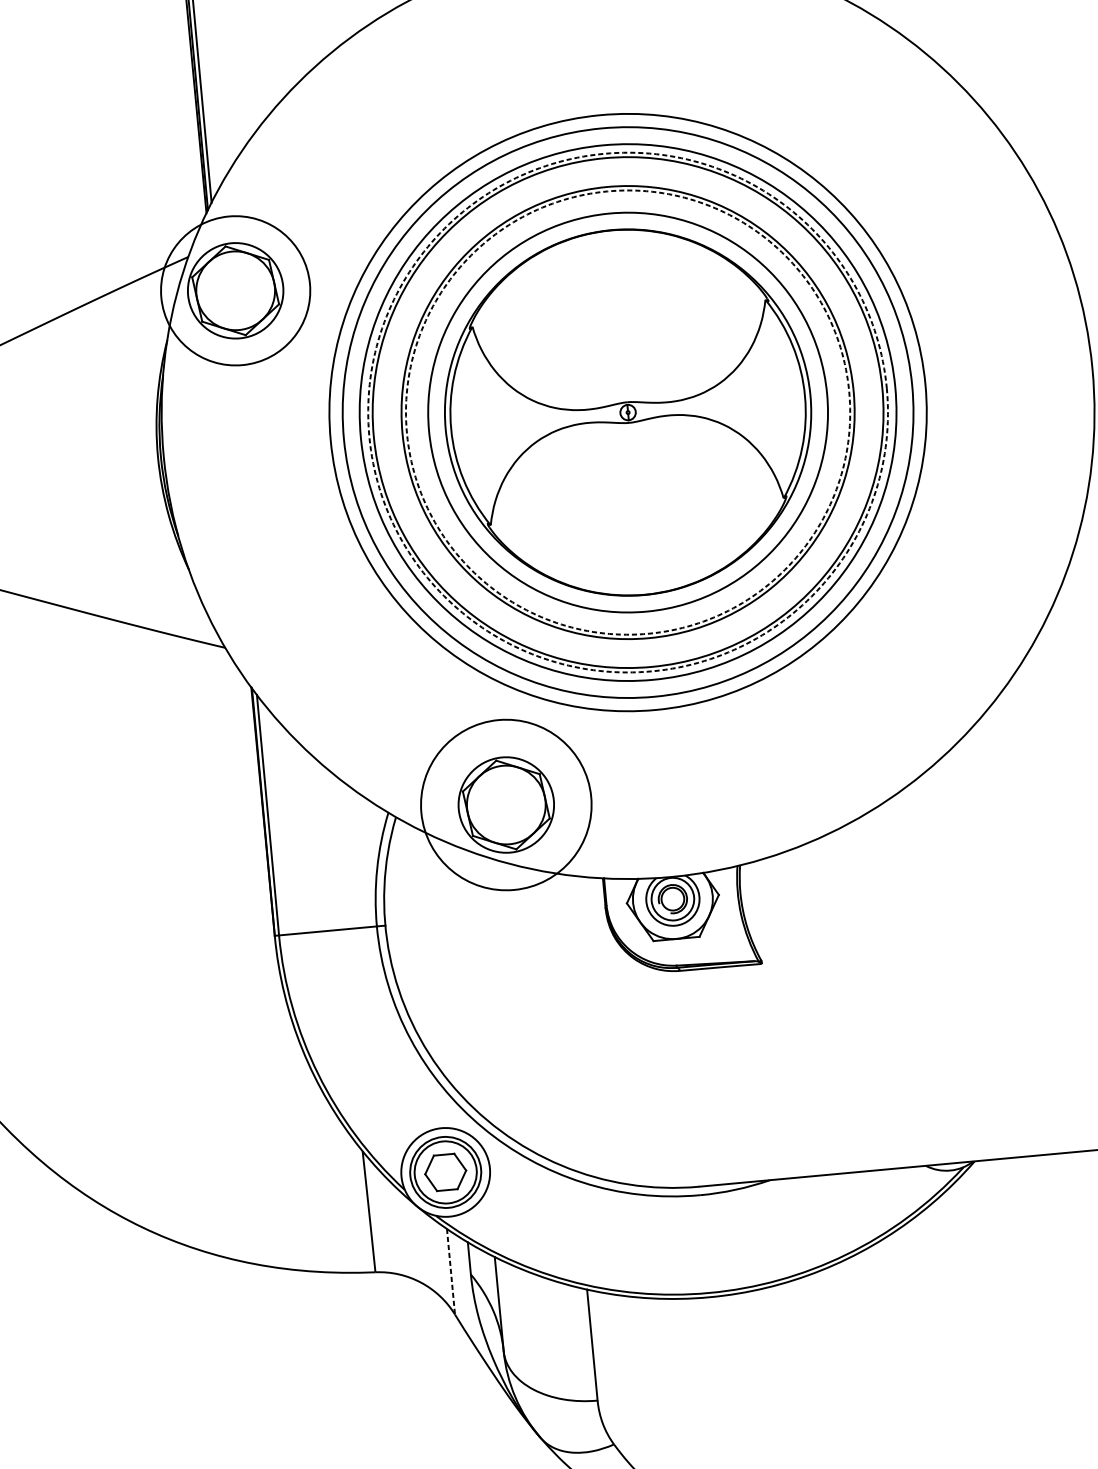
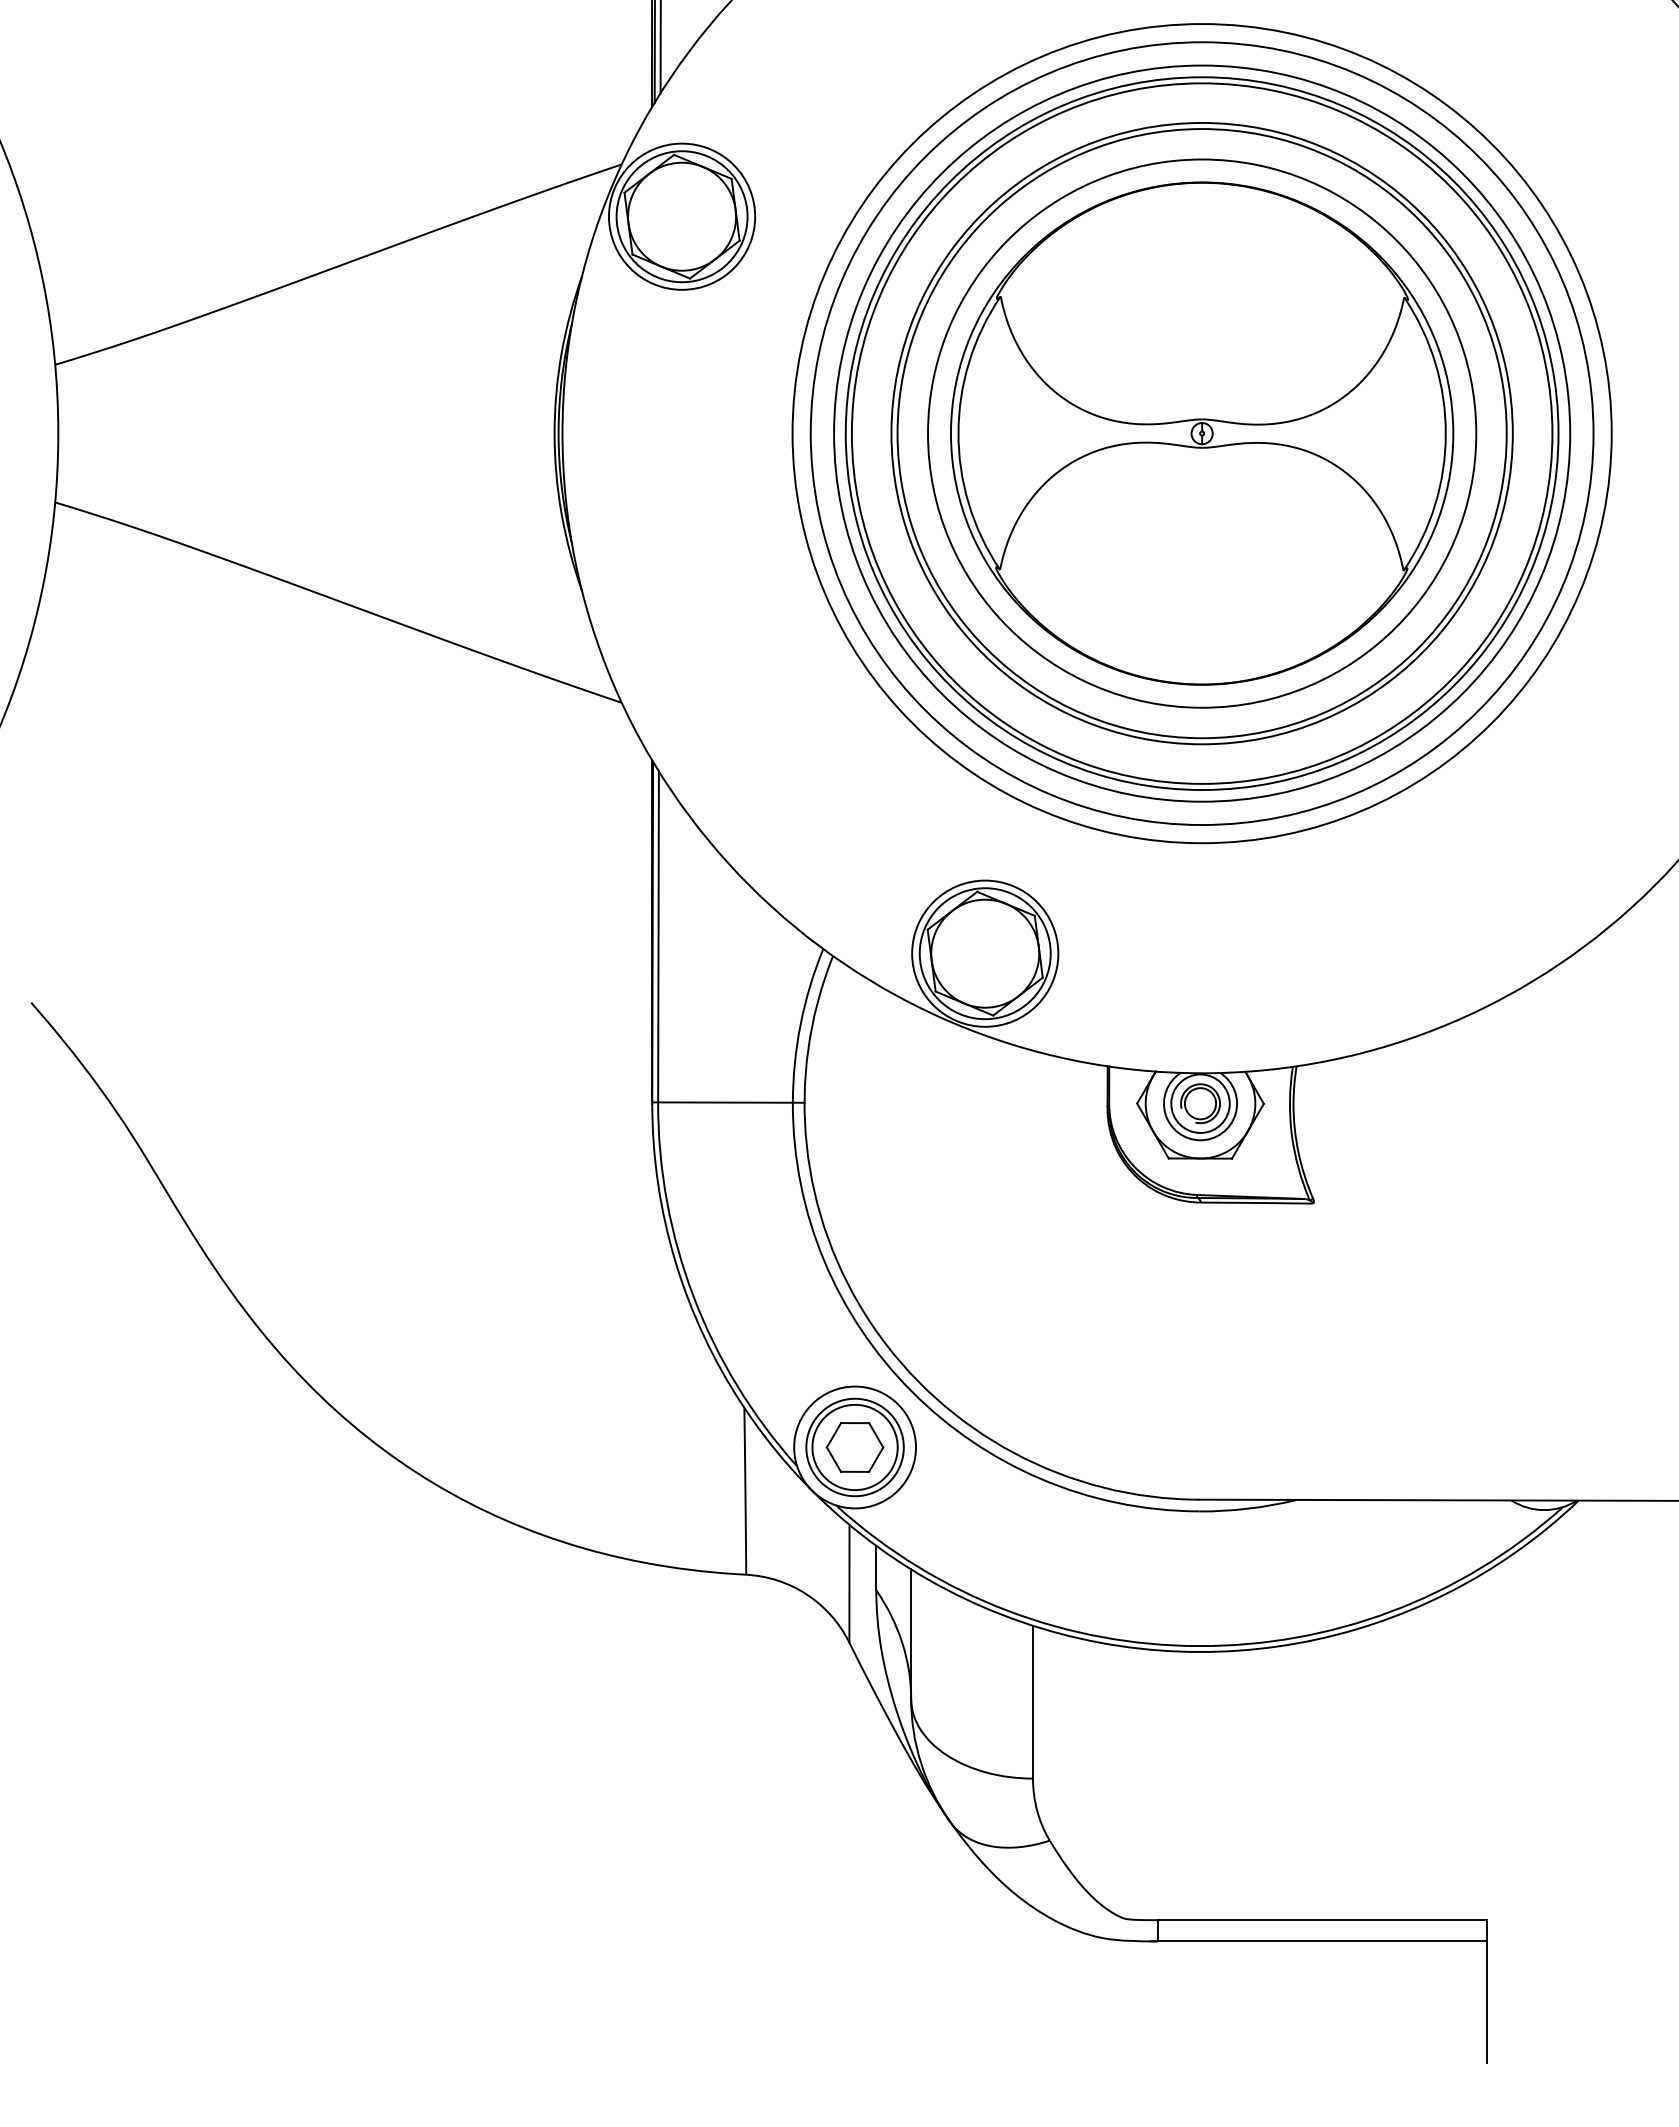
circle: (235, 290) -> (681, 216), size x0.71
circle: (627, 412) -> (1201, 433), dashed -> solid
circle: (627, 412) -> (1201, 433), dashed -> solid
circle: (506, 804) -> (985, 953), size x0.62
line: (451, 1271) -> (849, 1583), dashed -> solid

